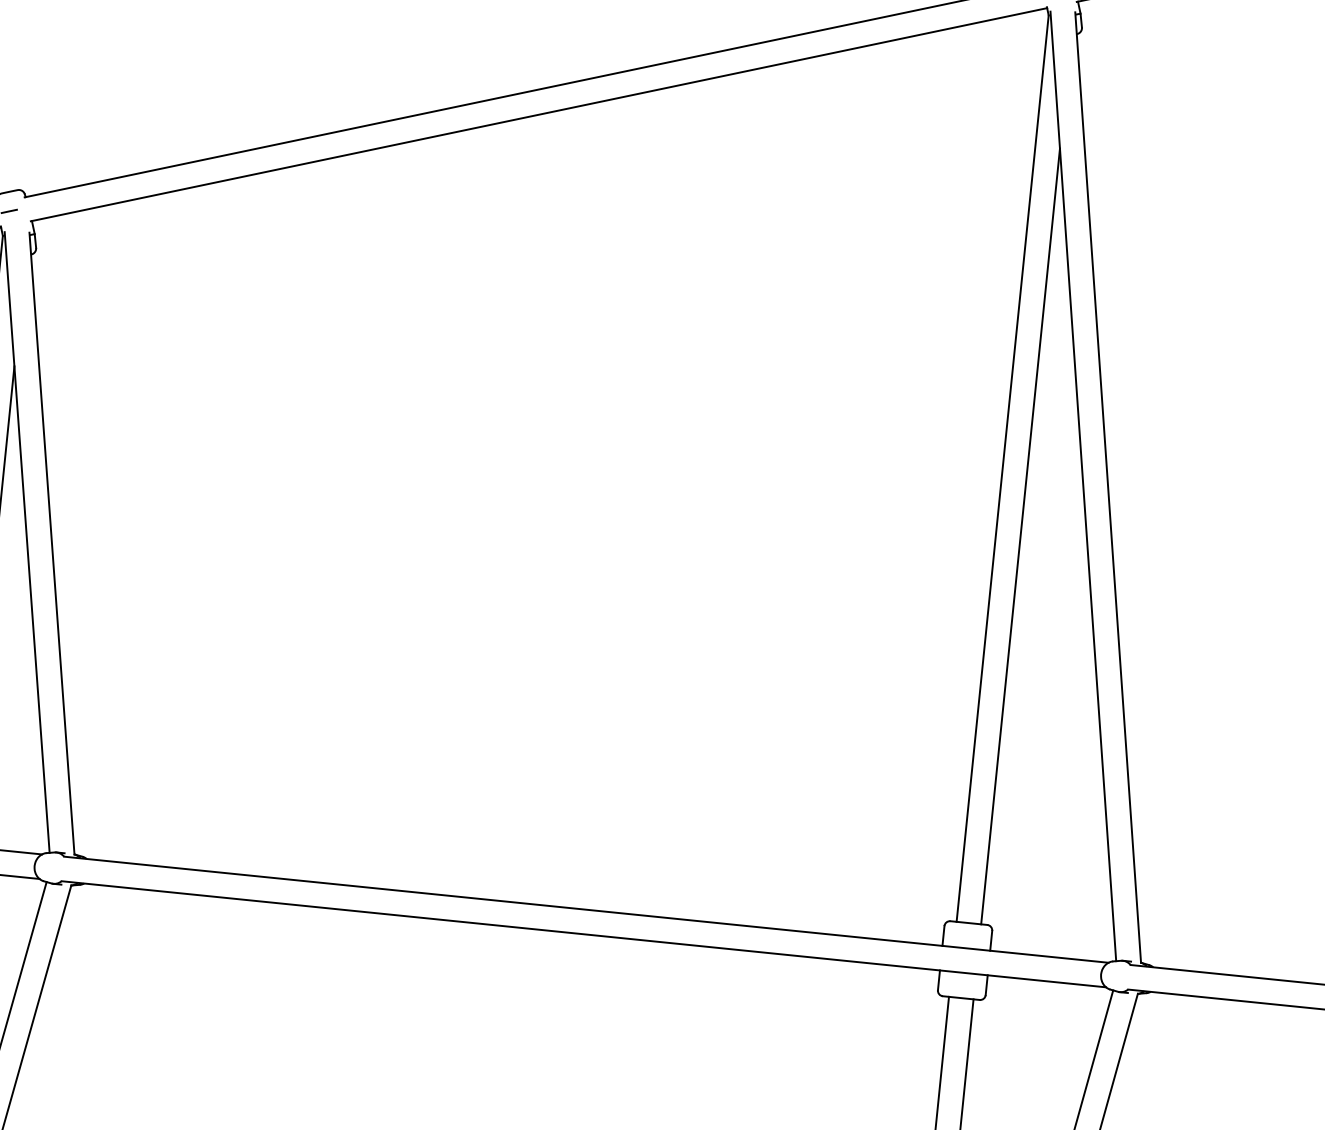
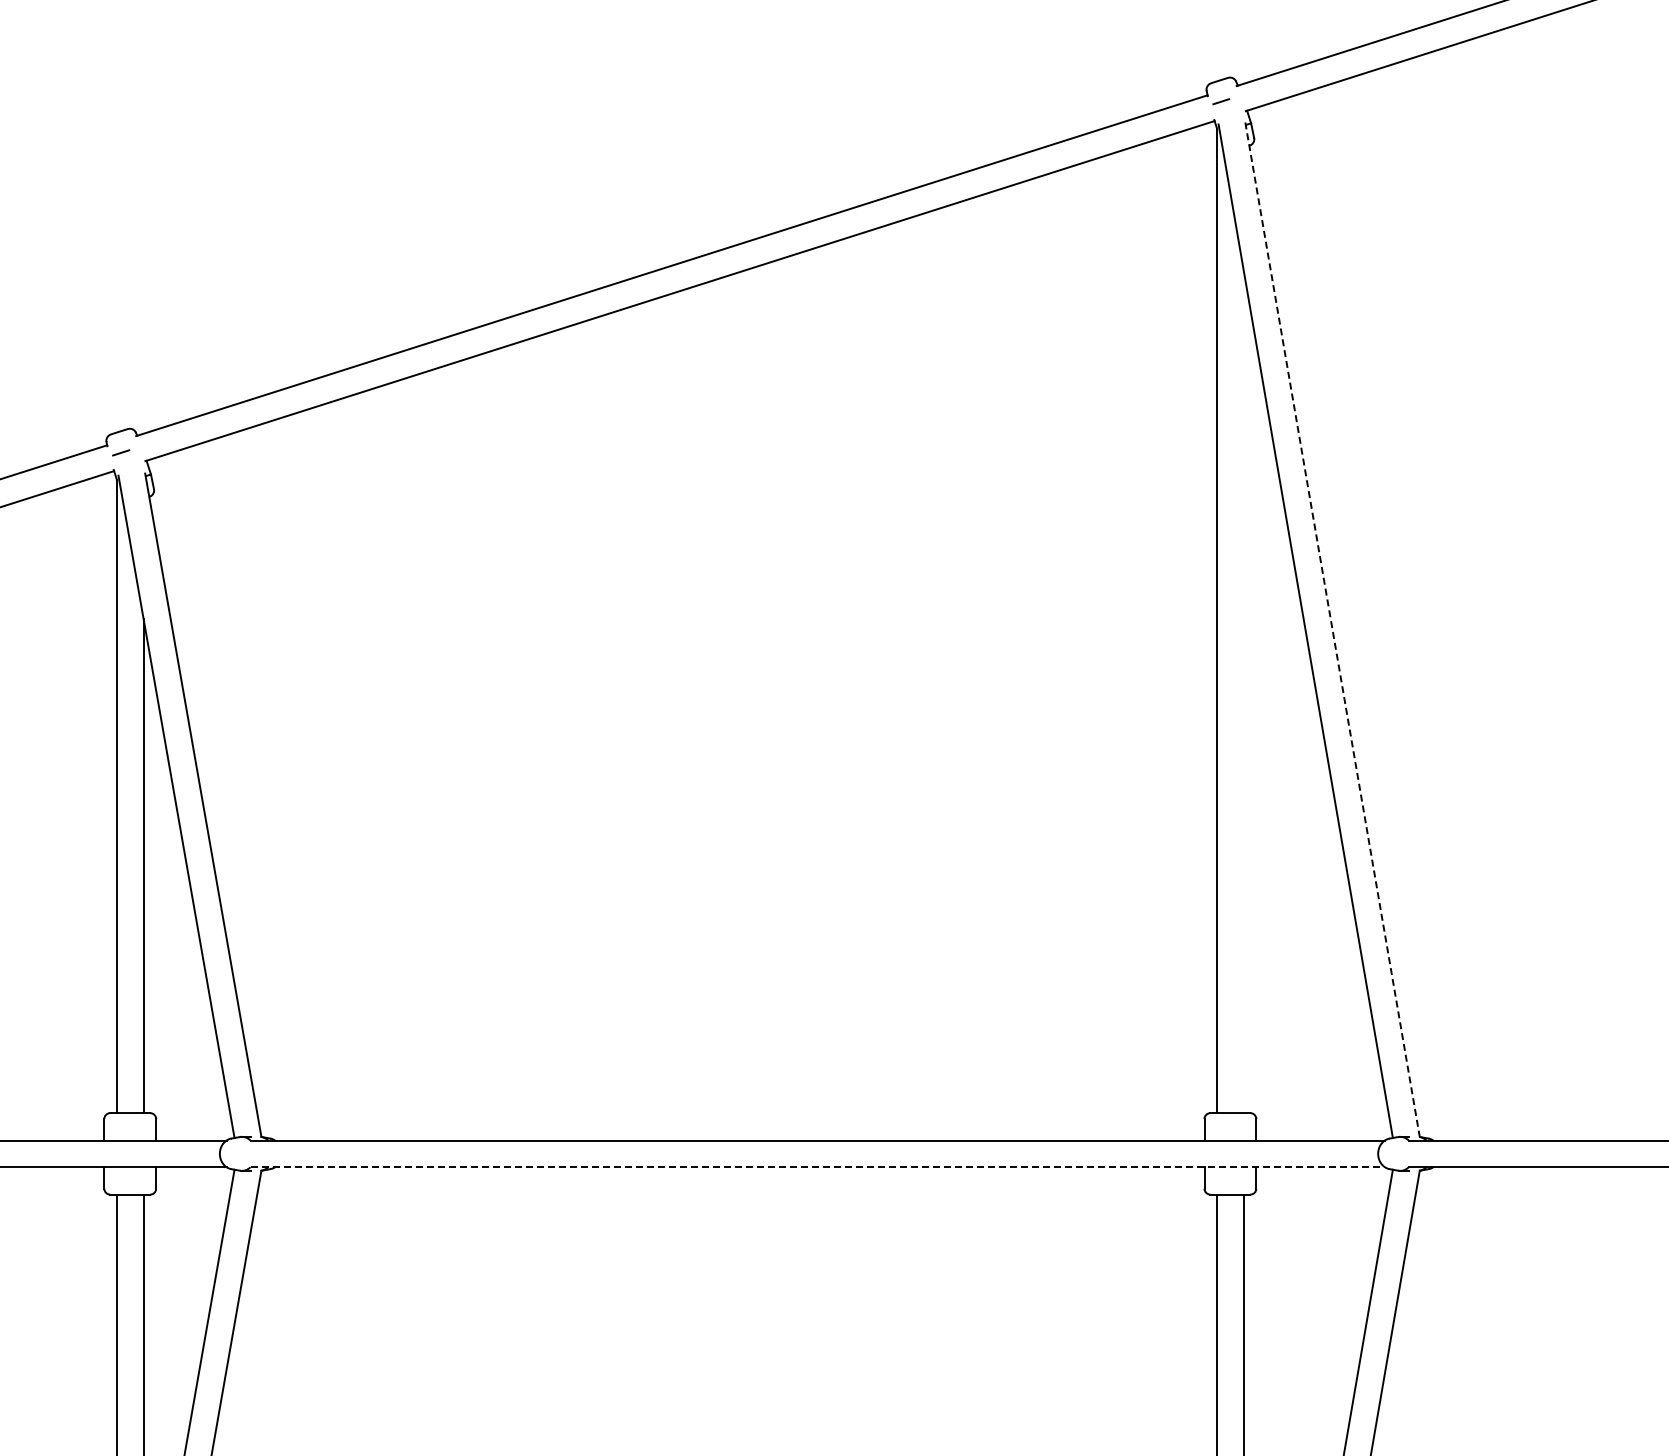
line: (1108, 487) -> (1332, 629), solid -> dashed
line: (1020, 536) -> (1243, 691), removed
line: (584, 934) -> (818, 1167), solid -> dashed

